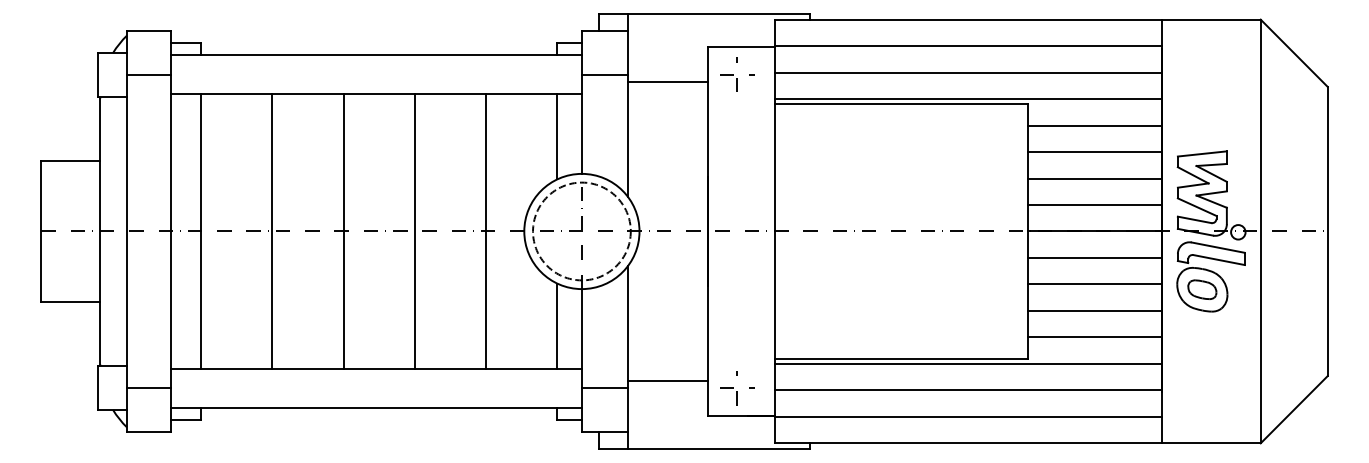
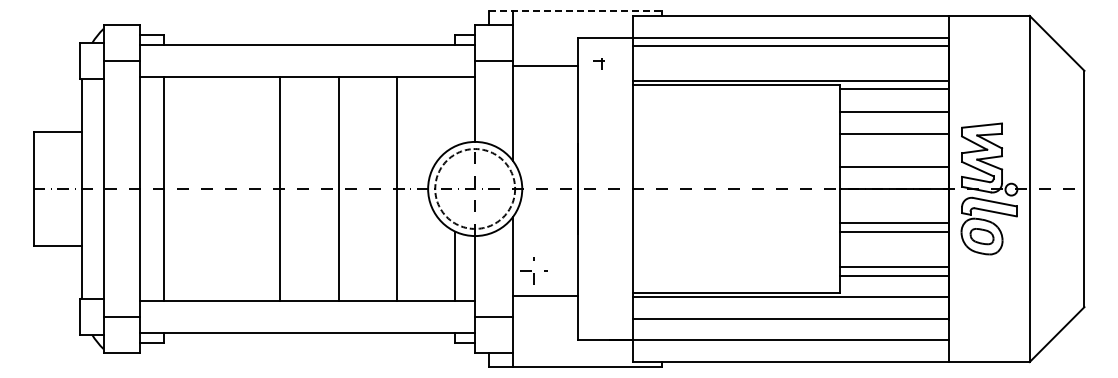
line: (705, 14) -> (576, 11), solid -> dashed
line: (969, 72) -> (791, 46), moved
part: (736, 74) -> (601, 60), size x0.6
line: (1095, 125) -> (894, 89), moved
line: (557, 136) -> (455, 111), removed
line: (1095, 152) -> (894, 112), moved
line: (1095, 178) -> (894, 133), moved
line: (272, 230) -> (222, 188), removed
line: (1095, 257) -> (894, 222), moved
line: (1095, 310) -> (894, 266), moved
line: (667, 381) -> (545, 295), moved
part: (736, 387) -> (533, 270), moved

